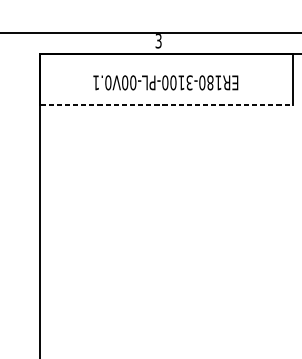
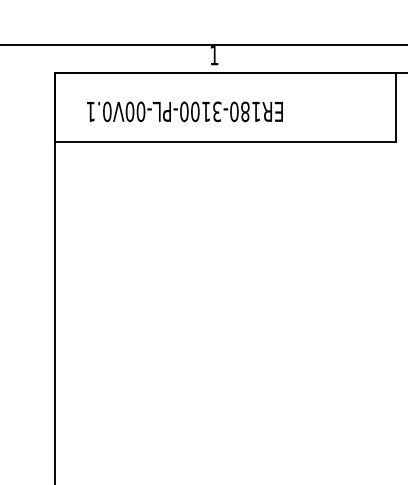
text: (158, 41) -> (214, 55), 3 -> 1
text: (165, 82) -> (184, 111), moved
line: (166, 104) -> (225, 141), dashed -> solid

